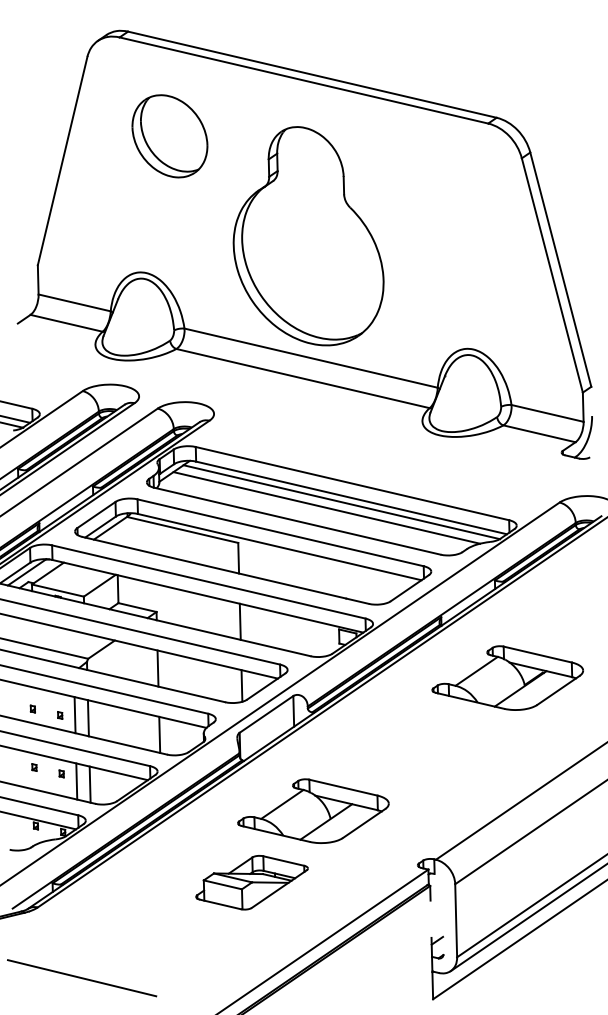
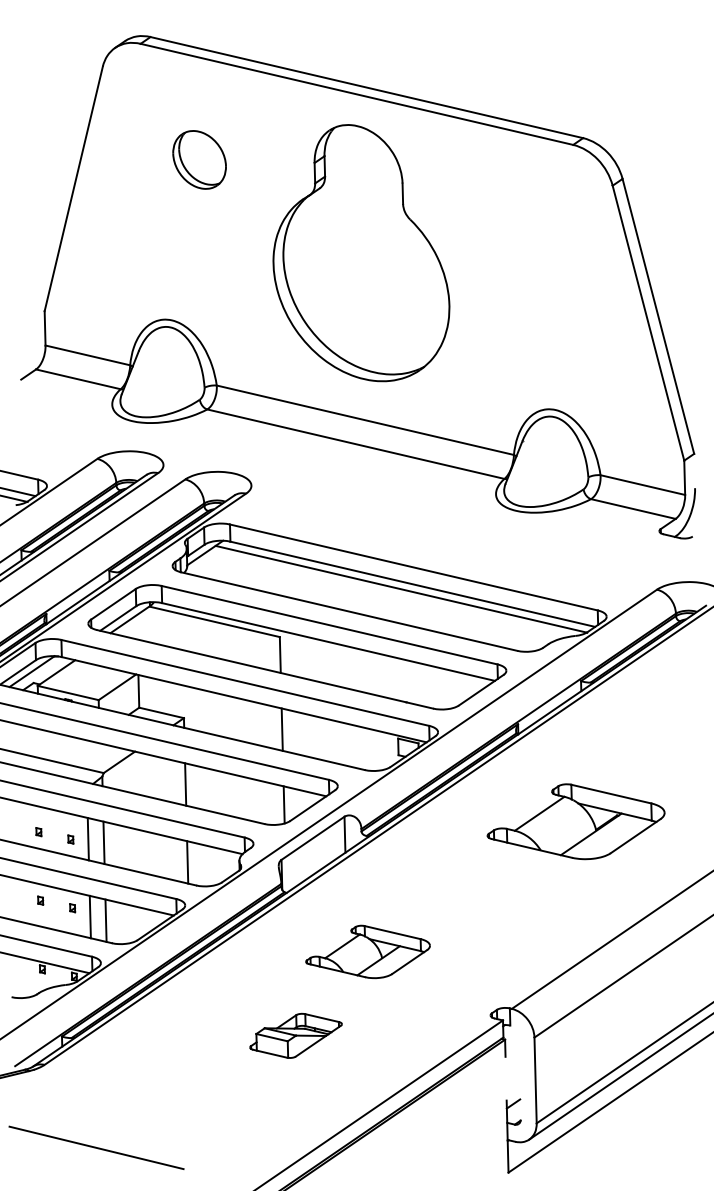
part: (169, 135) -> (199, 159), size x0.6
part: (308, 236) -> (361, 253), moved
line: (326, 507) -> (383, 595), removed
part: (507, 677) -> (575, 821), moved
part: (312, 810) -> (367, 951), size x0.7
part: (251, 882) -> (295, 1035), size x0.7

